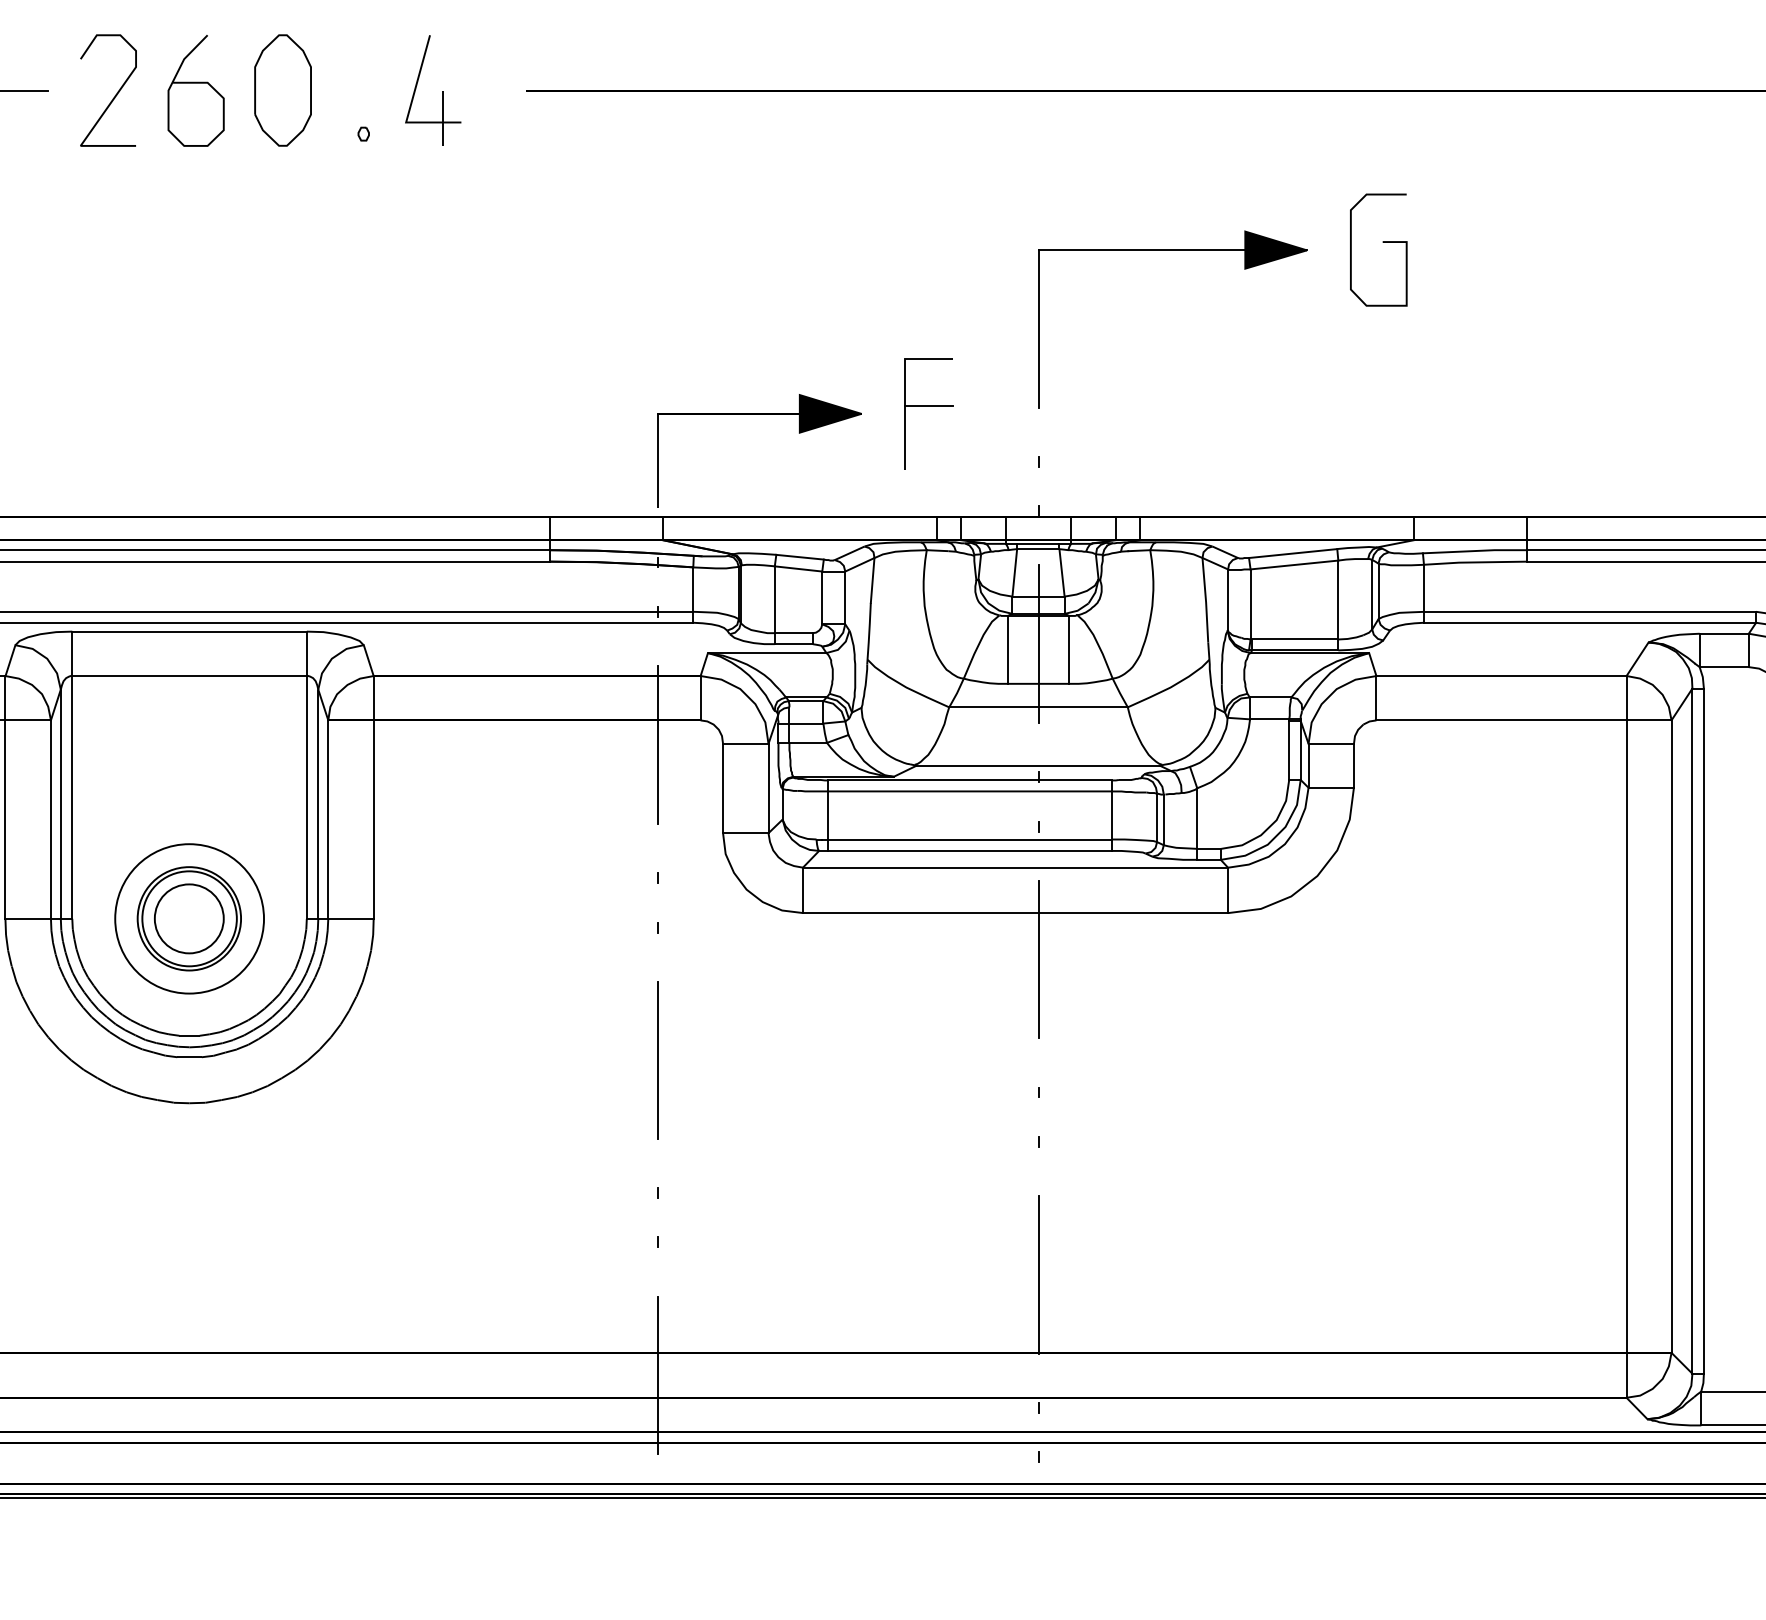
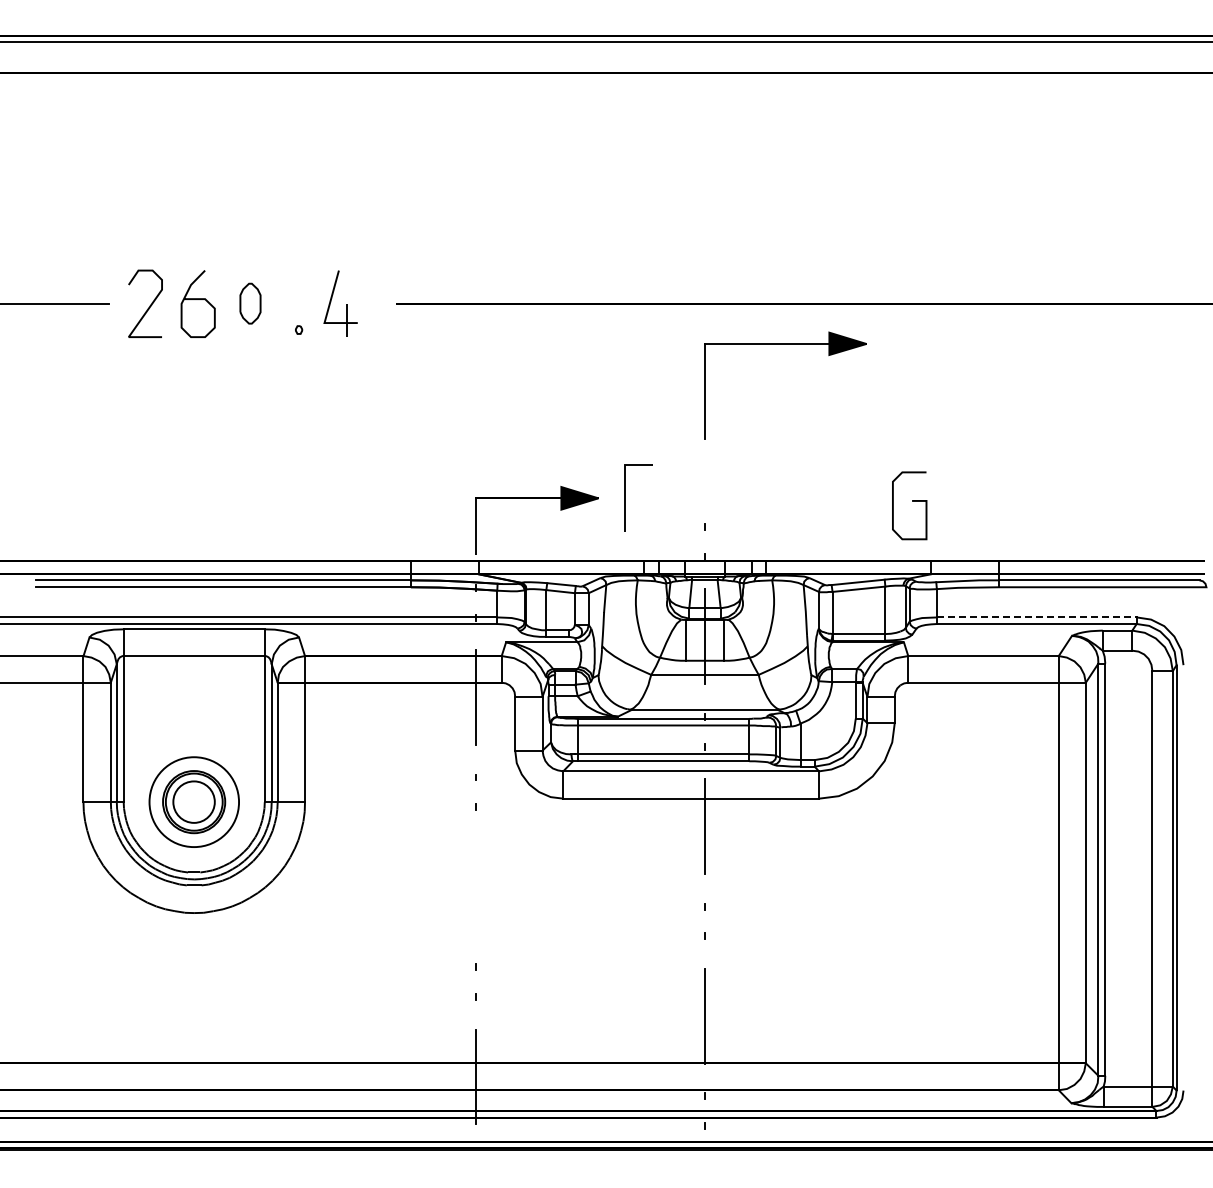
part: (283, 90) -> (250, 303), size x0.6
curve: (1383, 242) -> (912, 501), moved
part: (1172, 251) -> (785, 344), moved
line: (927, 405) -> (638, 493), removed
line: (1589, 611) -> (1036, 617), solid -> dashed
line: (657, 1060) -> (475, 887), removed

